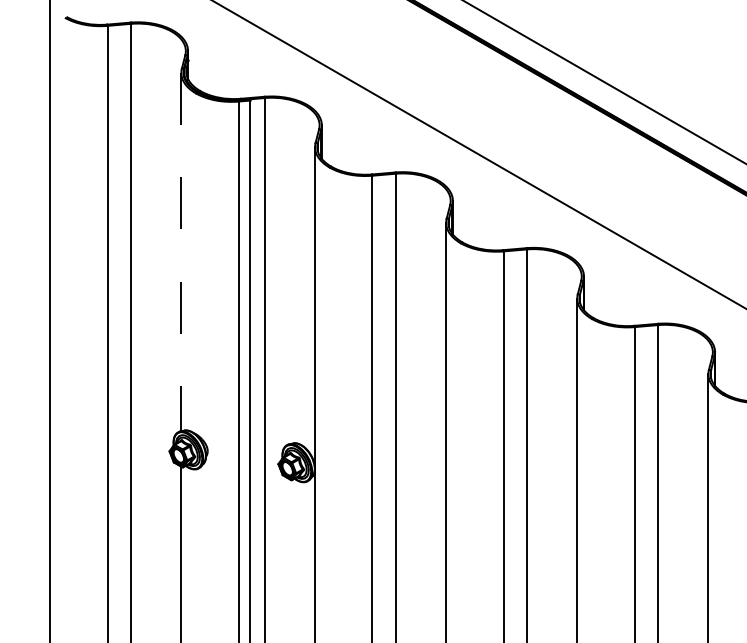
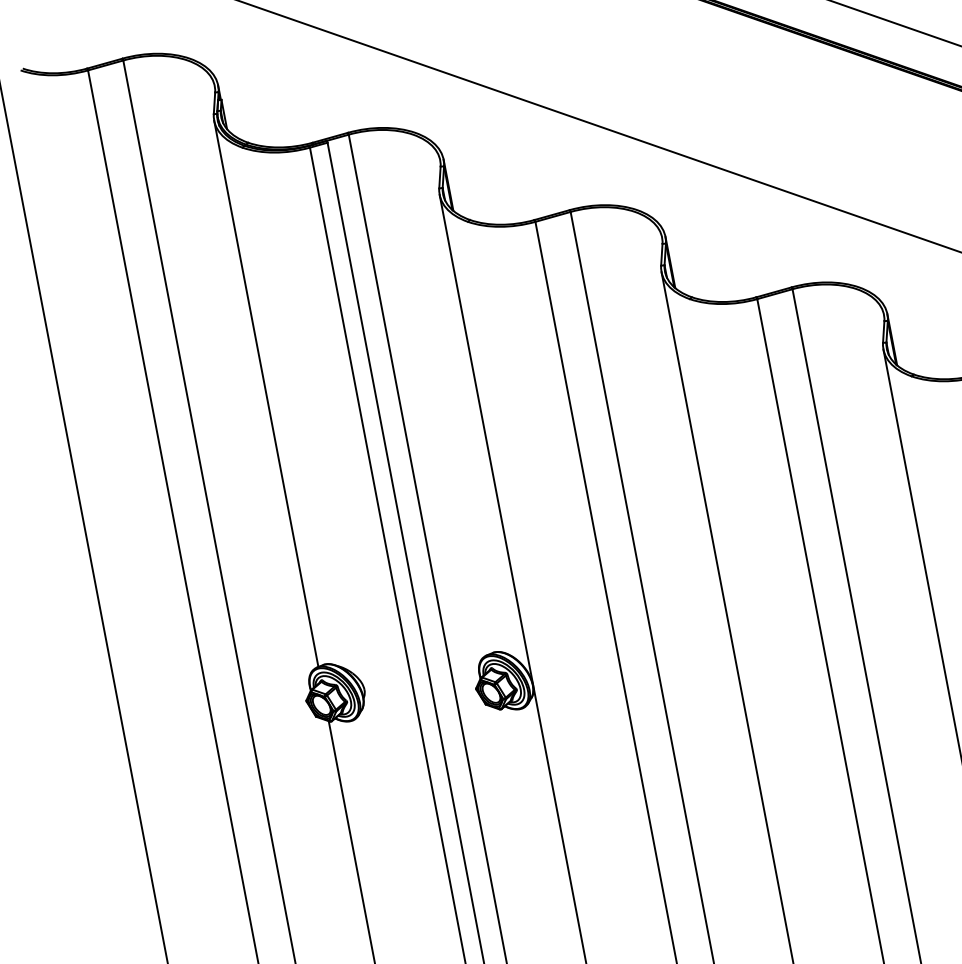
line: (181, 252) -> (266, 394), dashed -> solid

